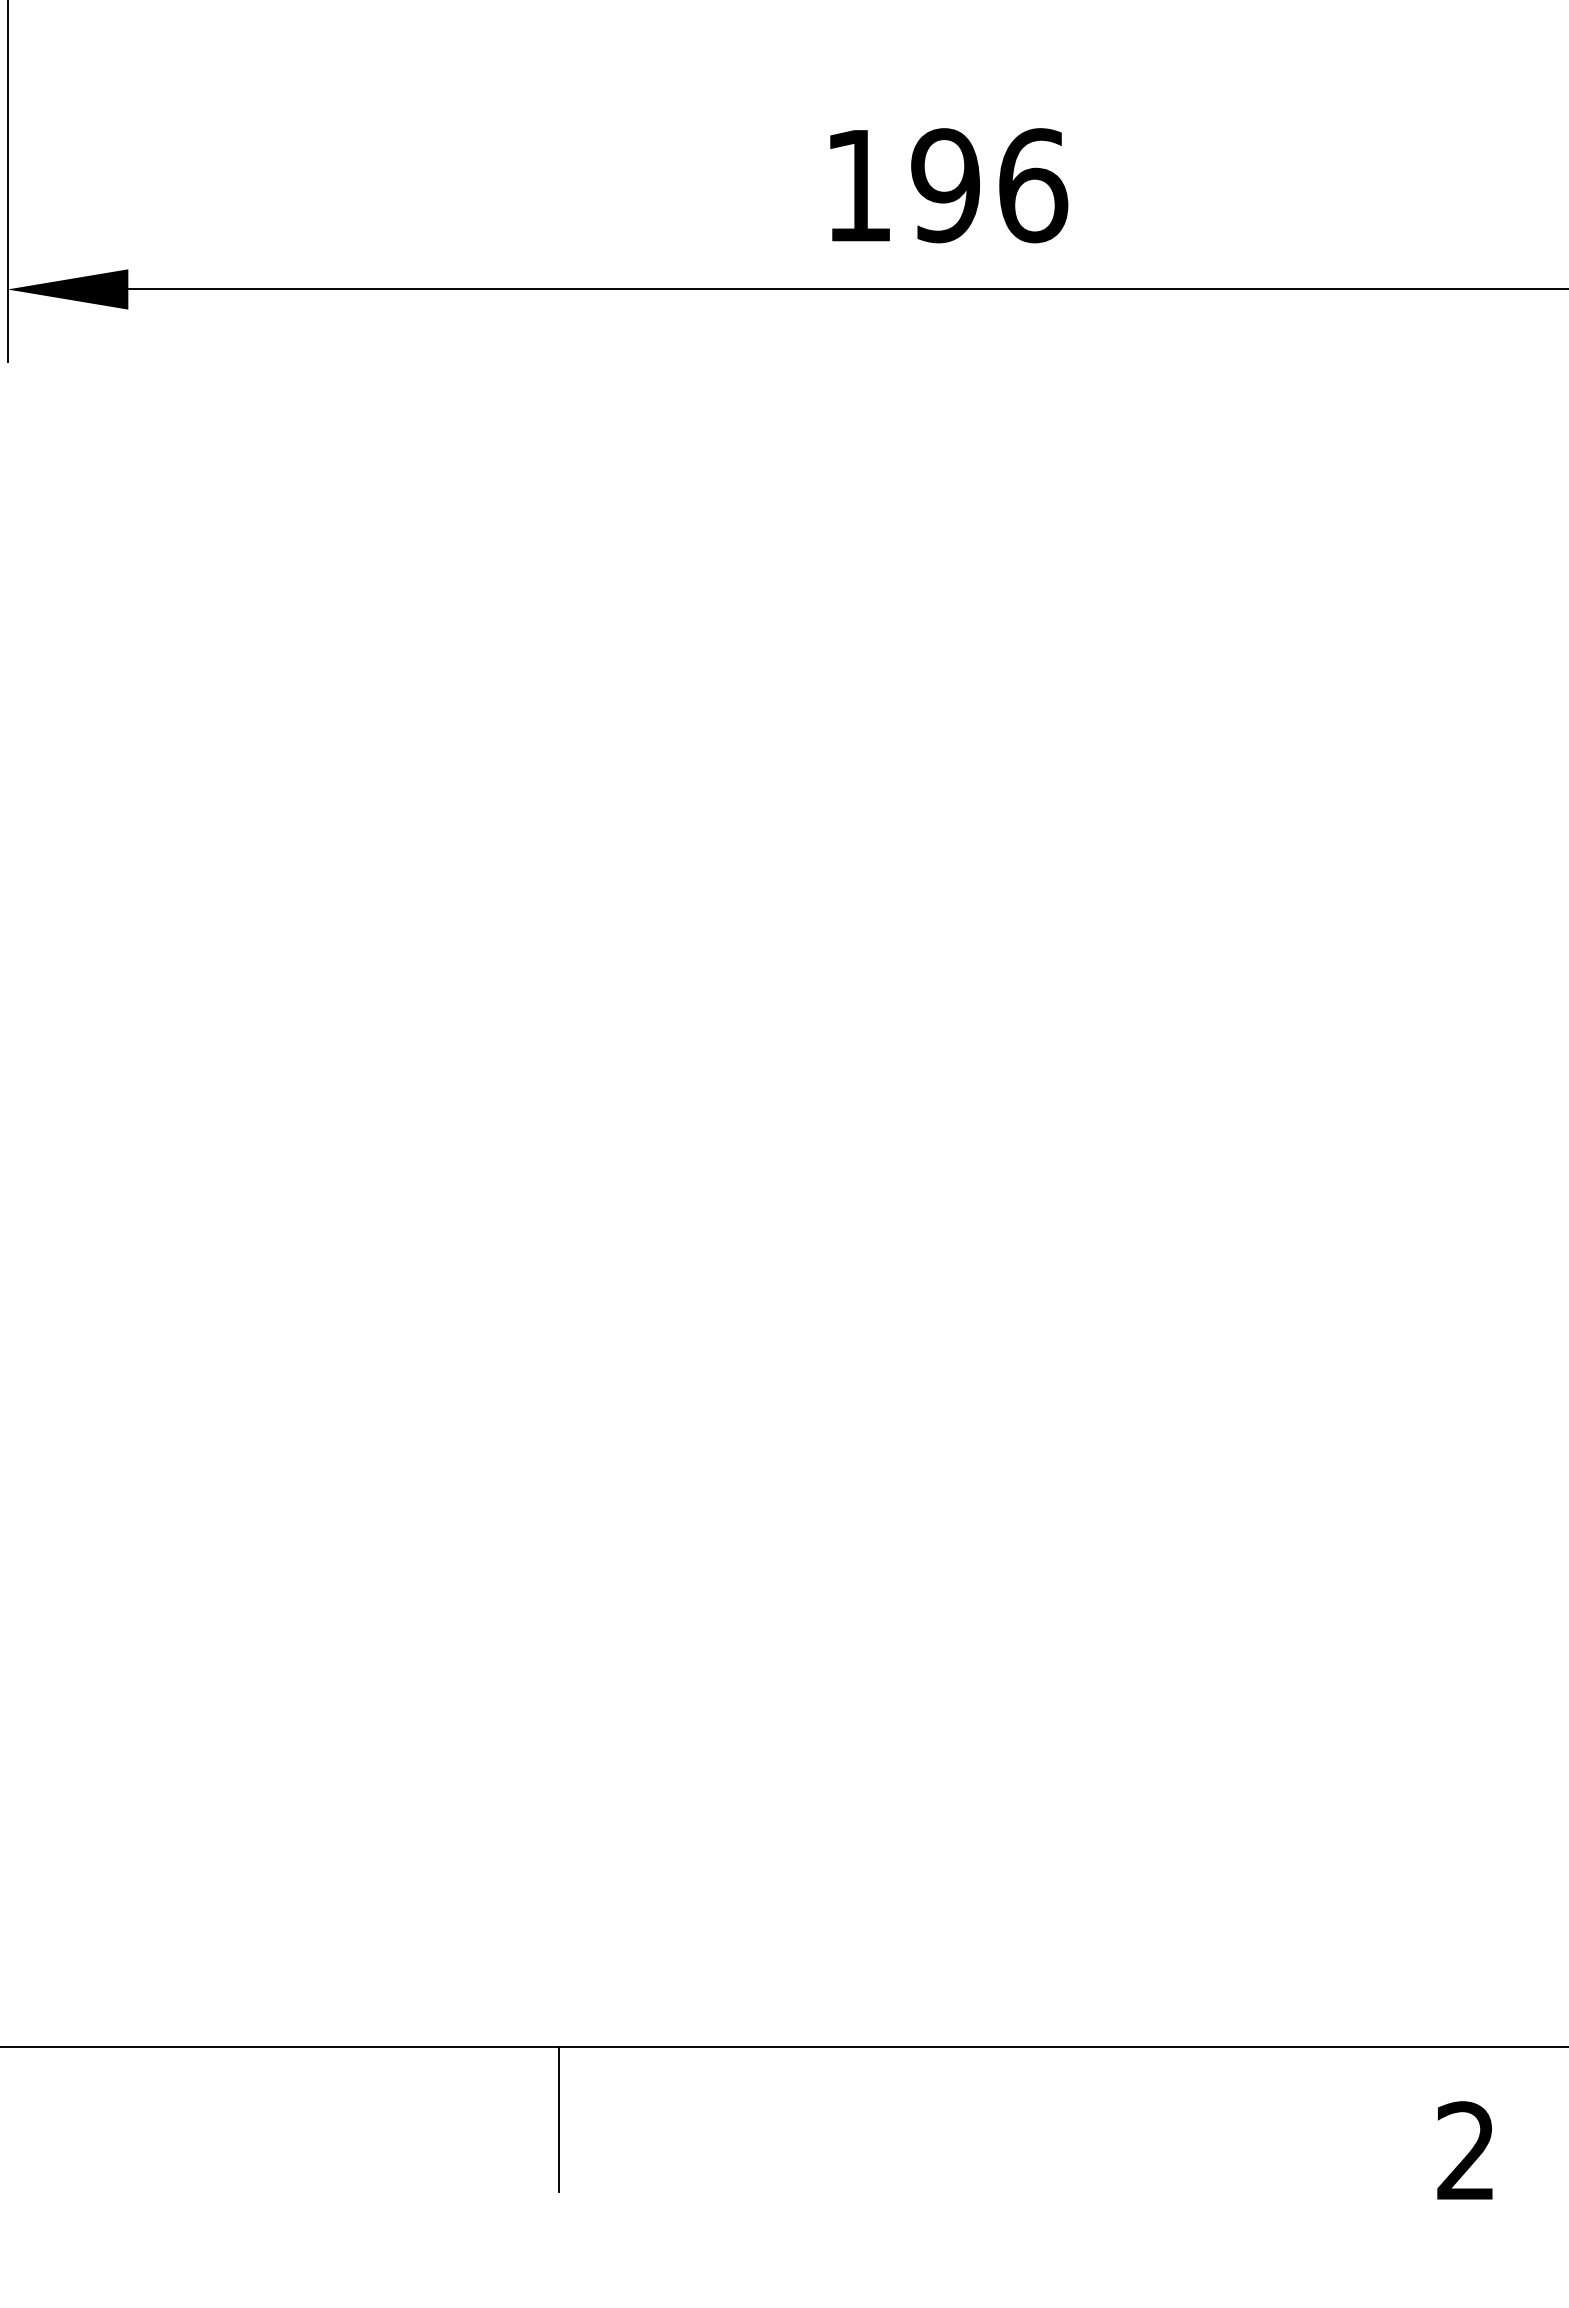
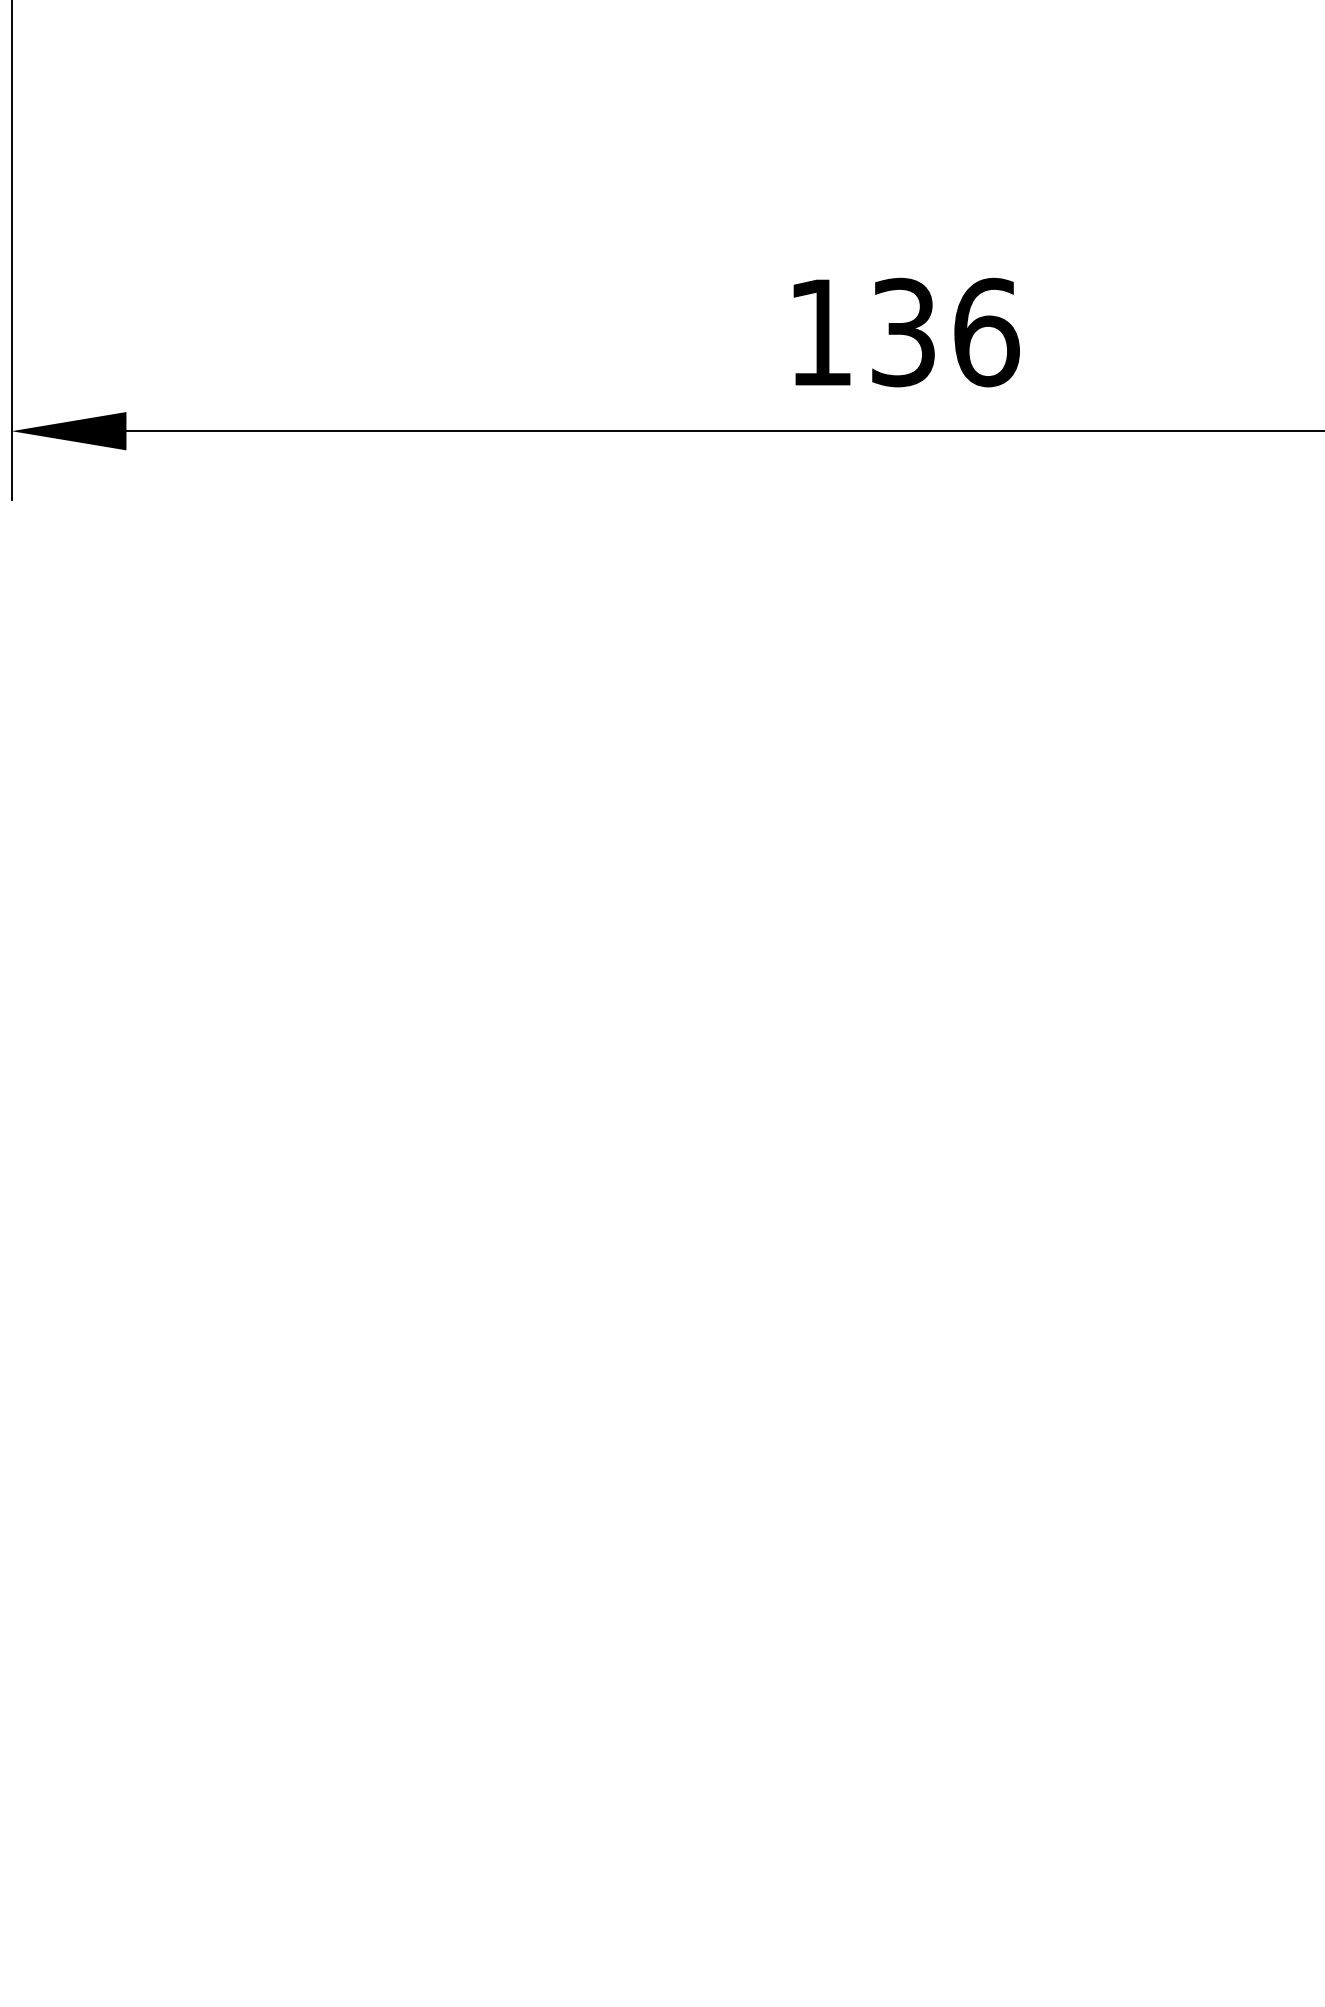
text: (945, 185) -> (903, 332), 196 -> 136

